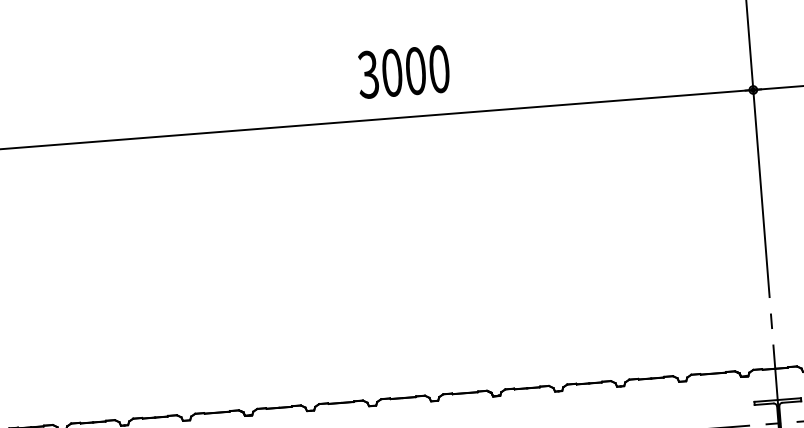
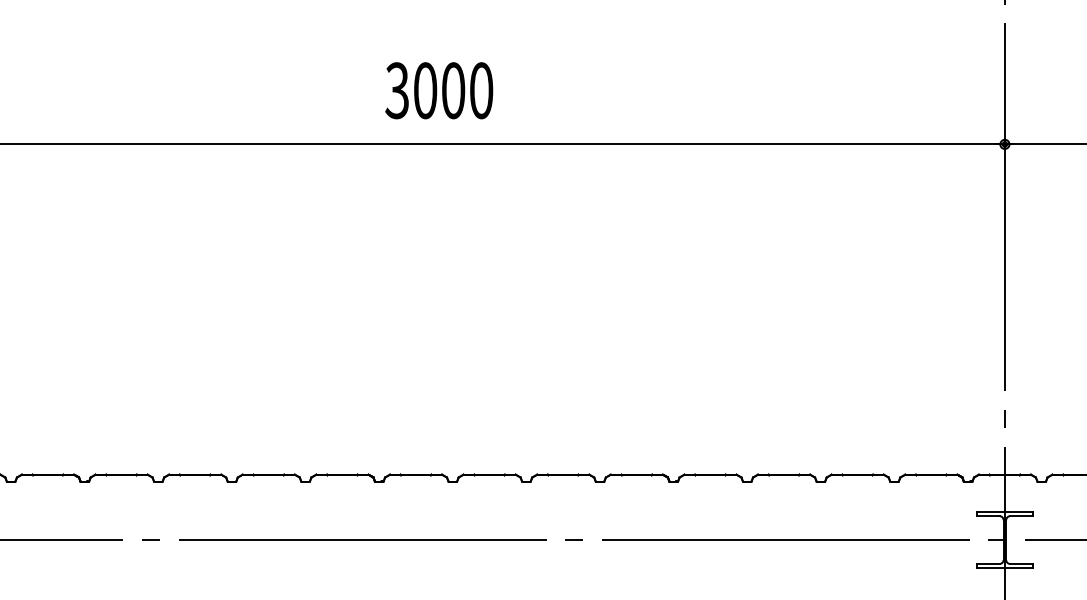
text: (404, 71) -> (439, 90), moved

